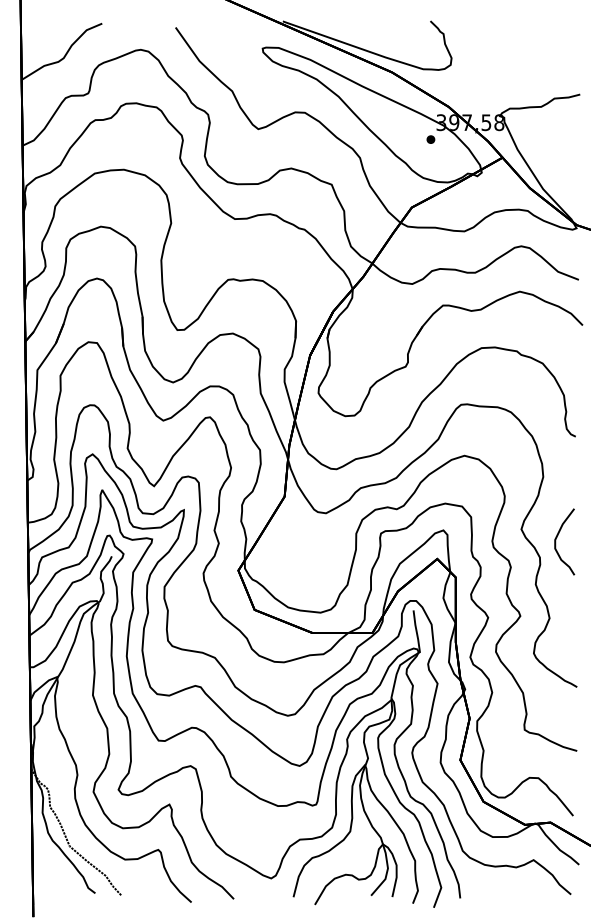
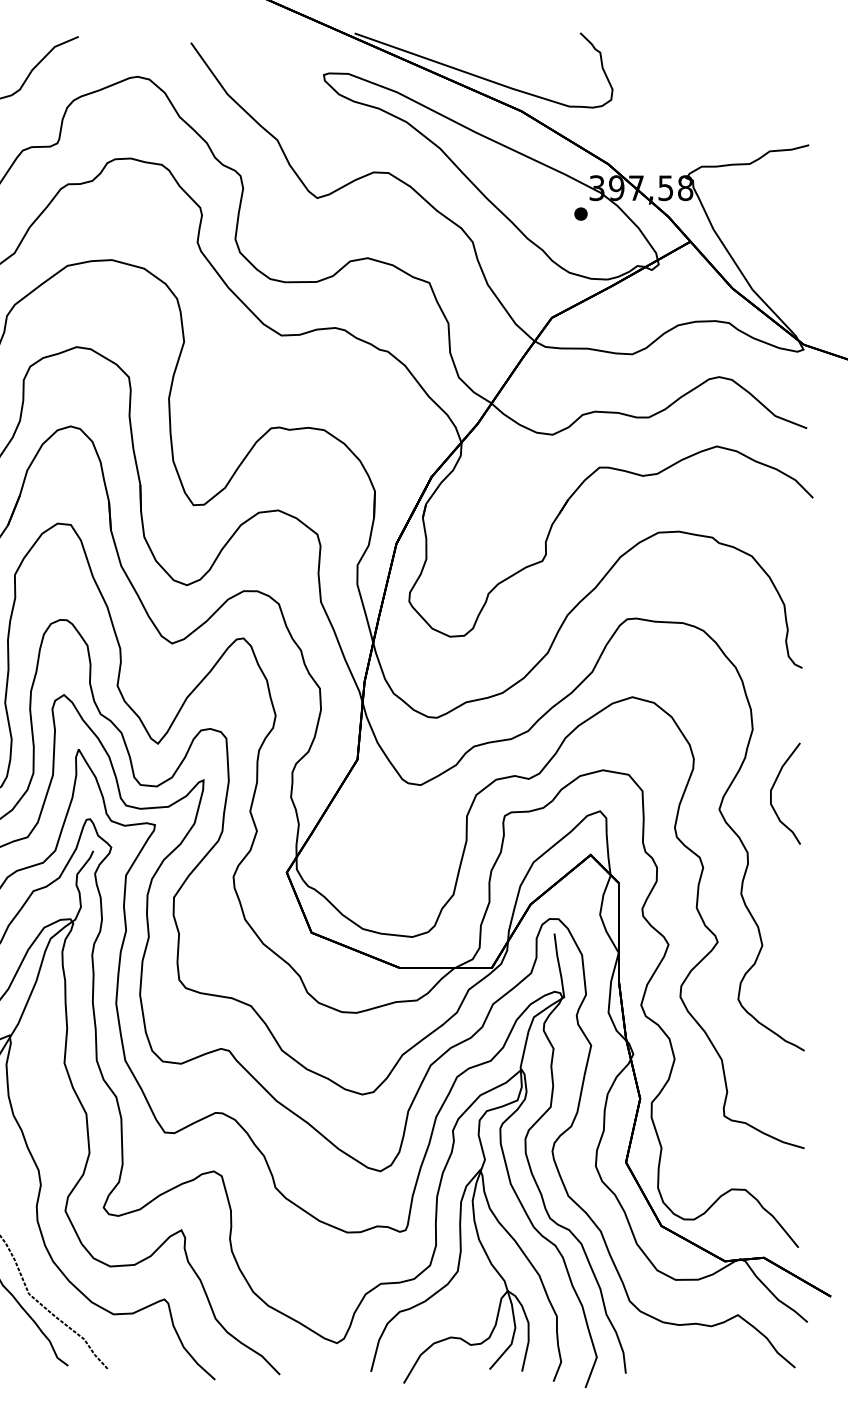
curve: (556, 541) -> (772, 793), moved

